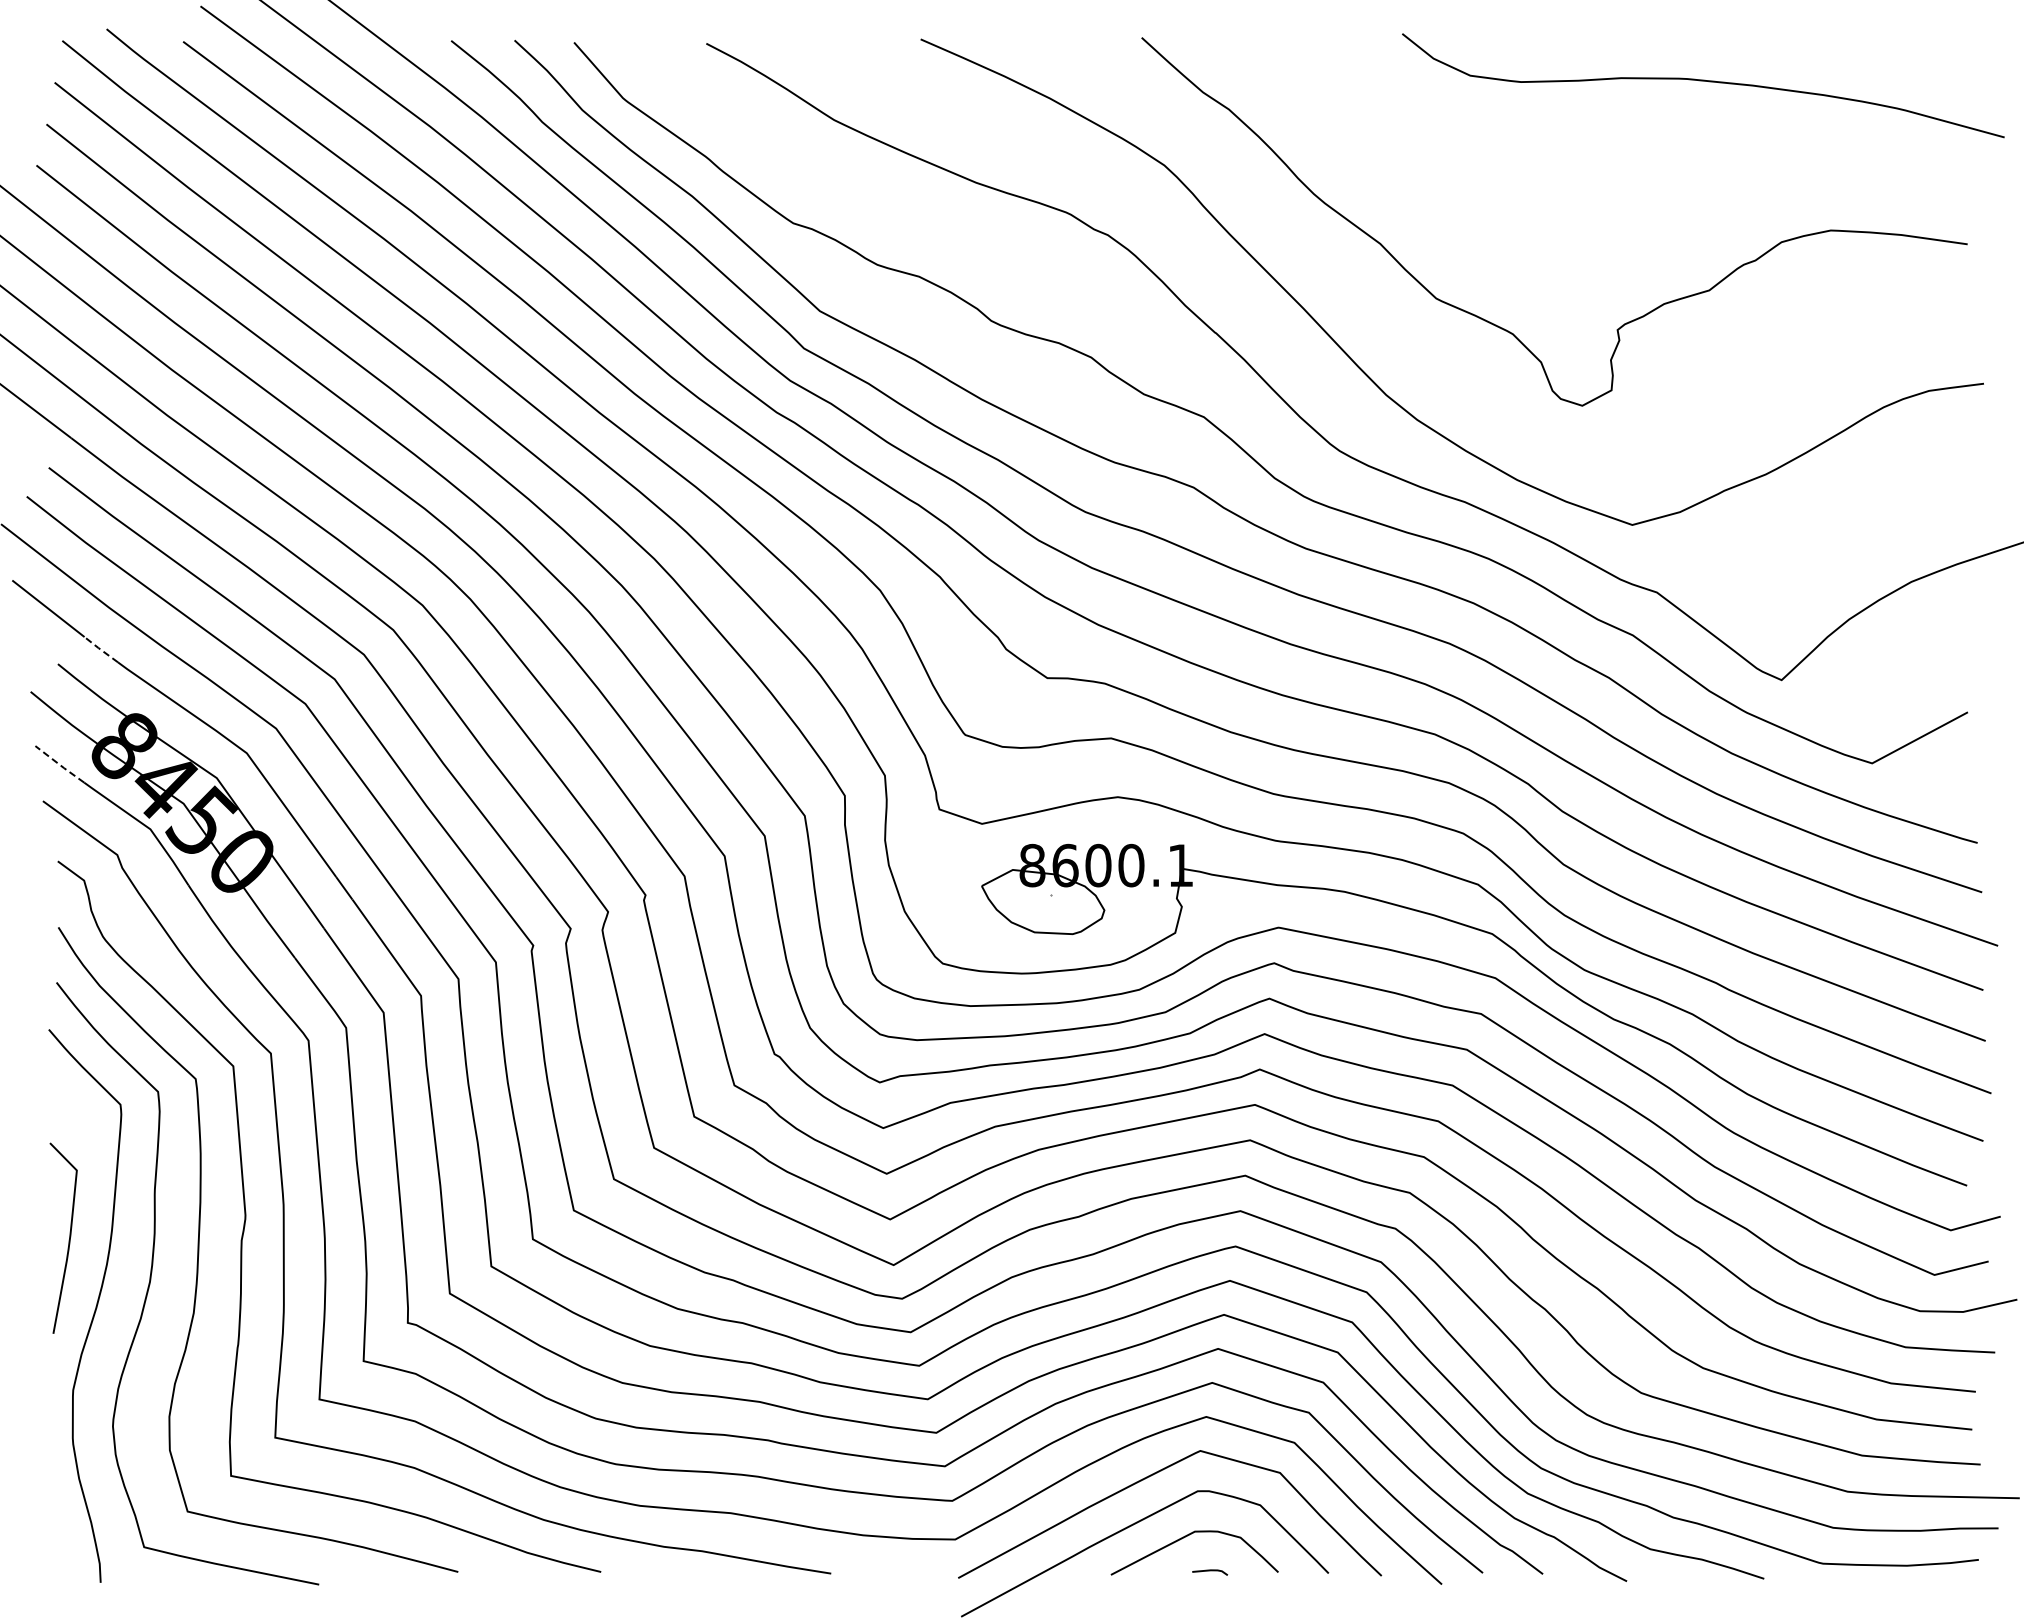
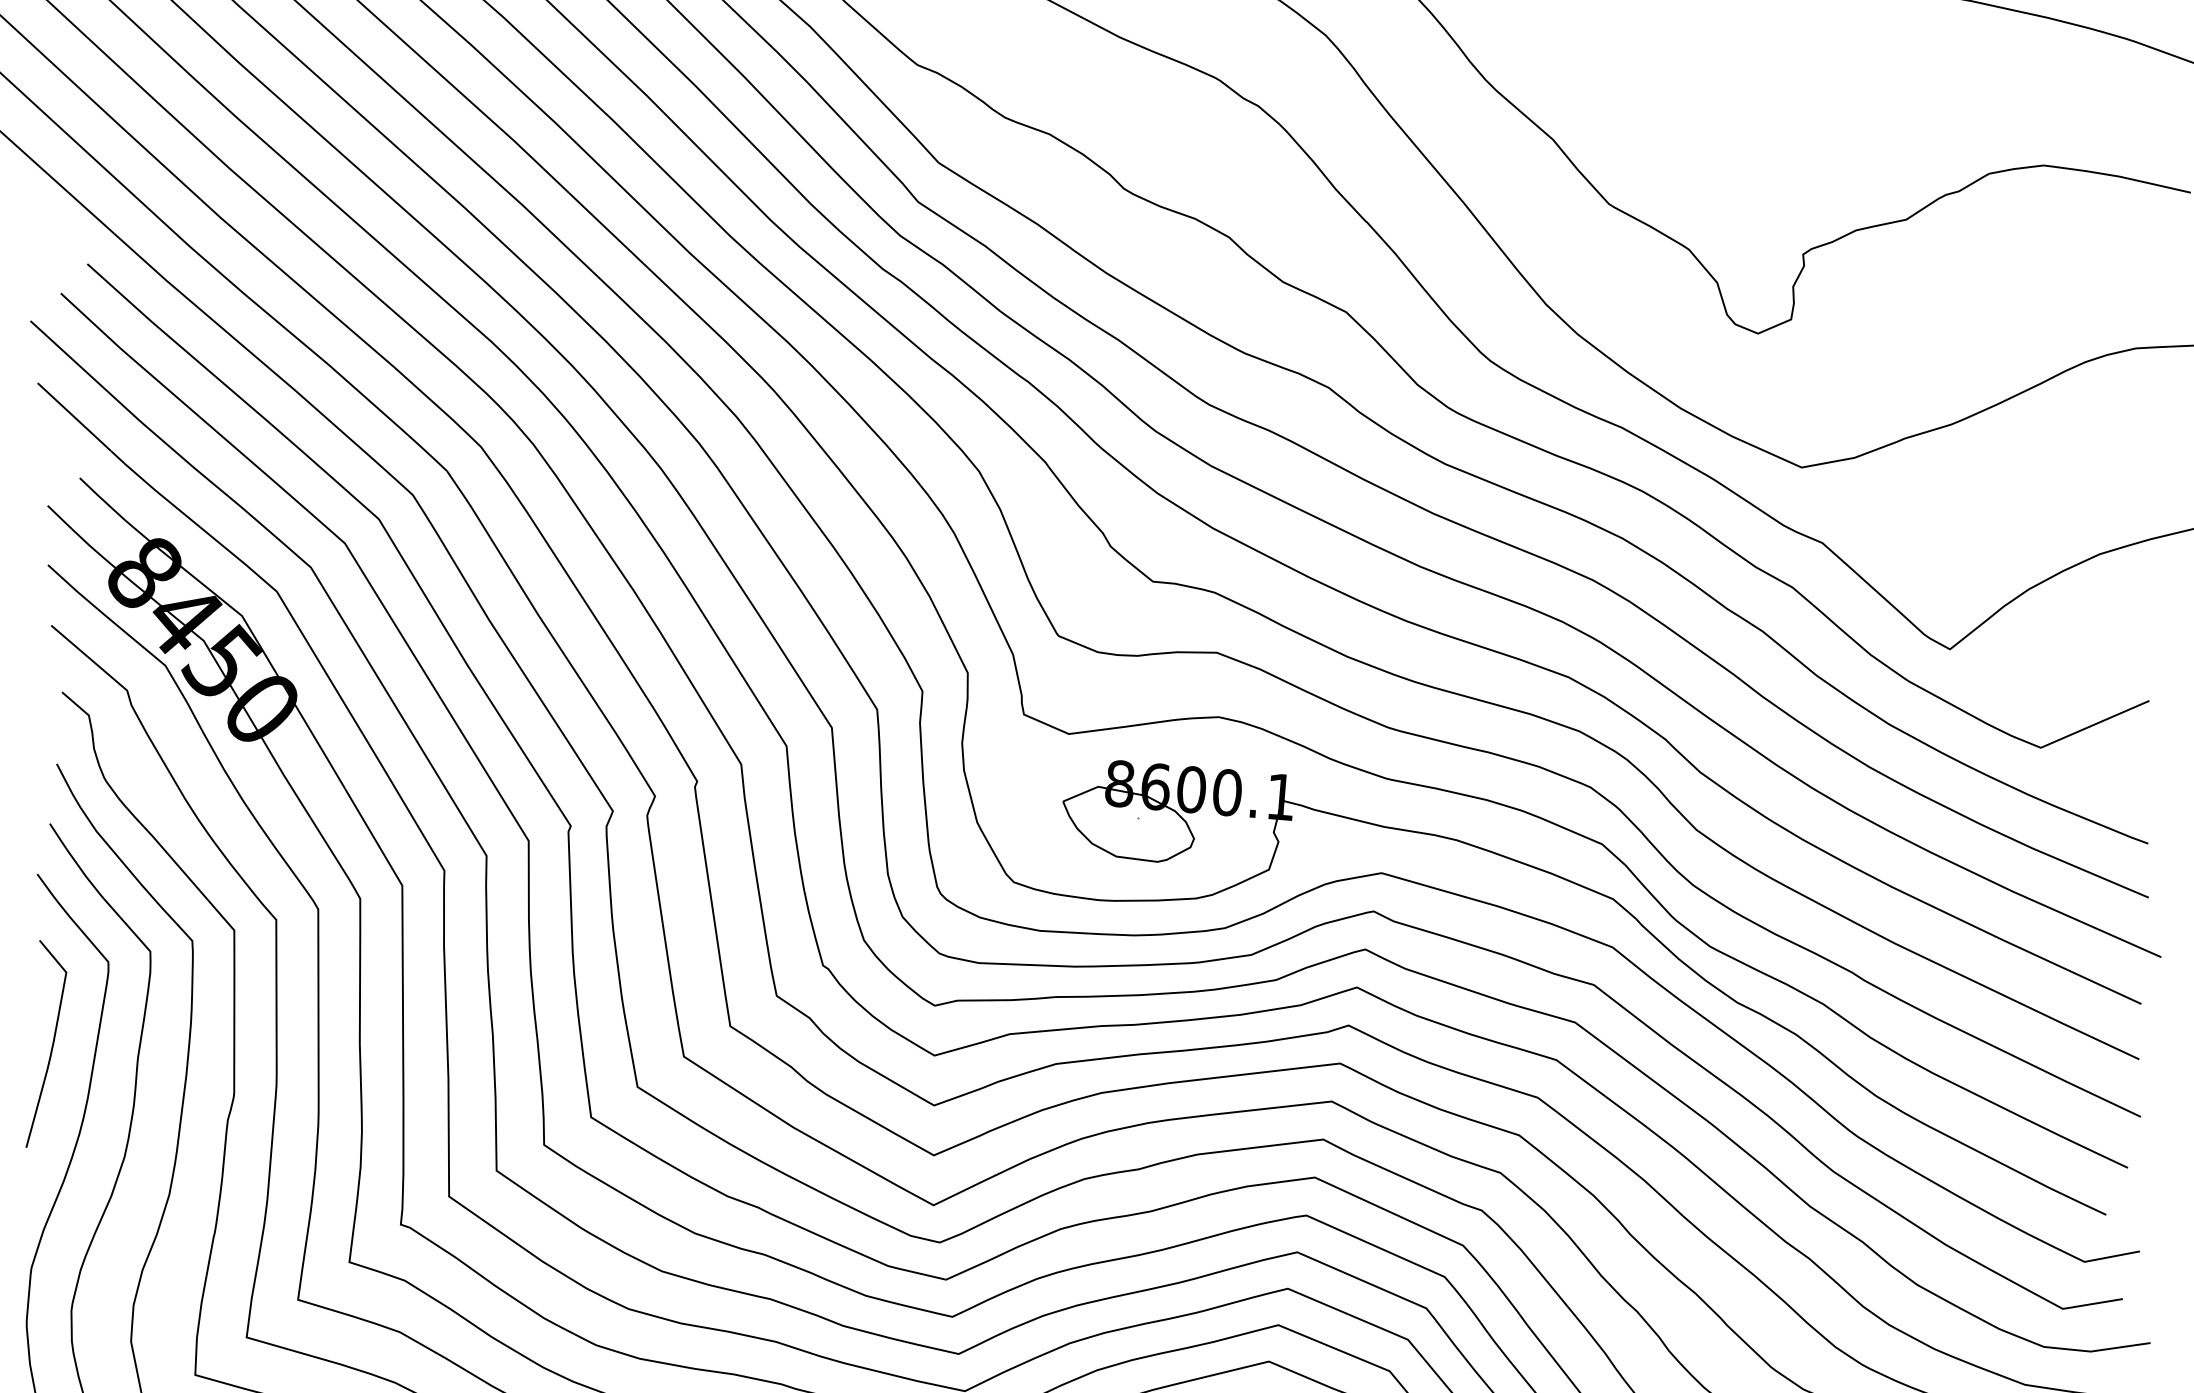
line: (100, 649) -> (127, 465), dashed -> solid
line: (59, 764) -> (72, 587), dashed -> solid
curve: (68, 1240) -> (51, 1047), moved

